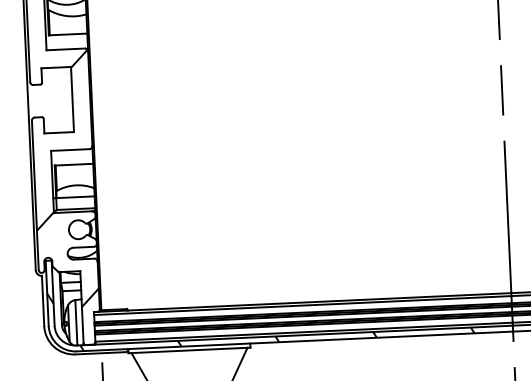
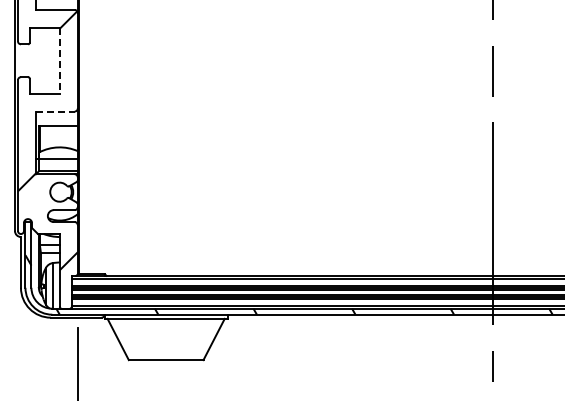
line: (72, 99) -> (59, 60), solid -> dashed
line: (70, 149) -> (55, 111), solid -> dashed

